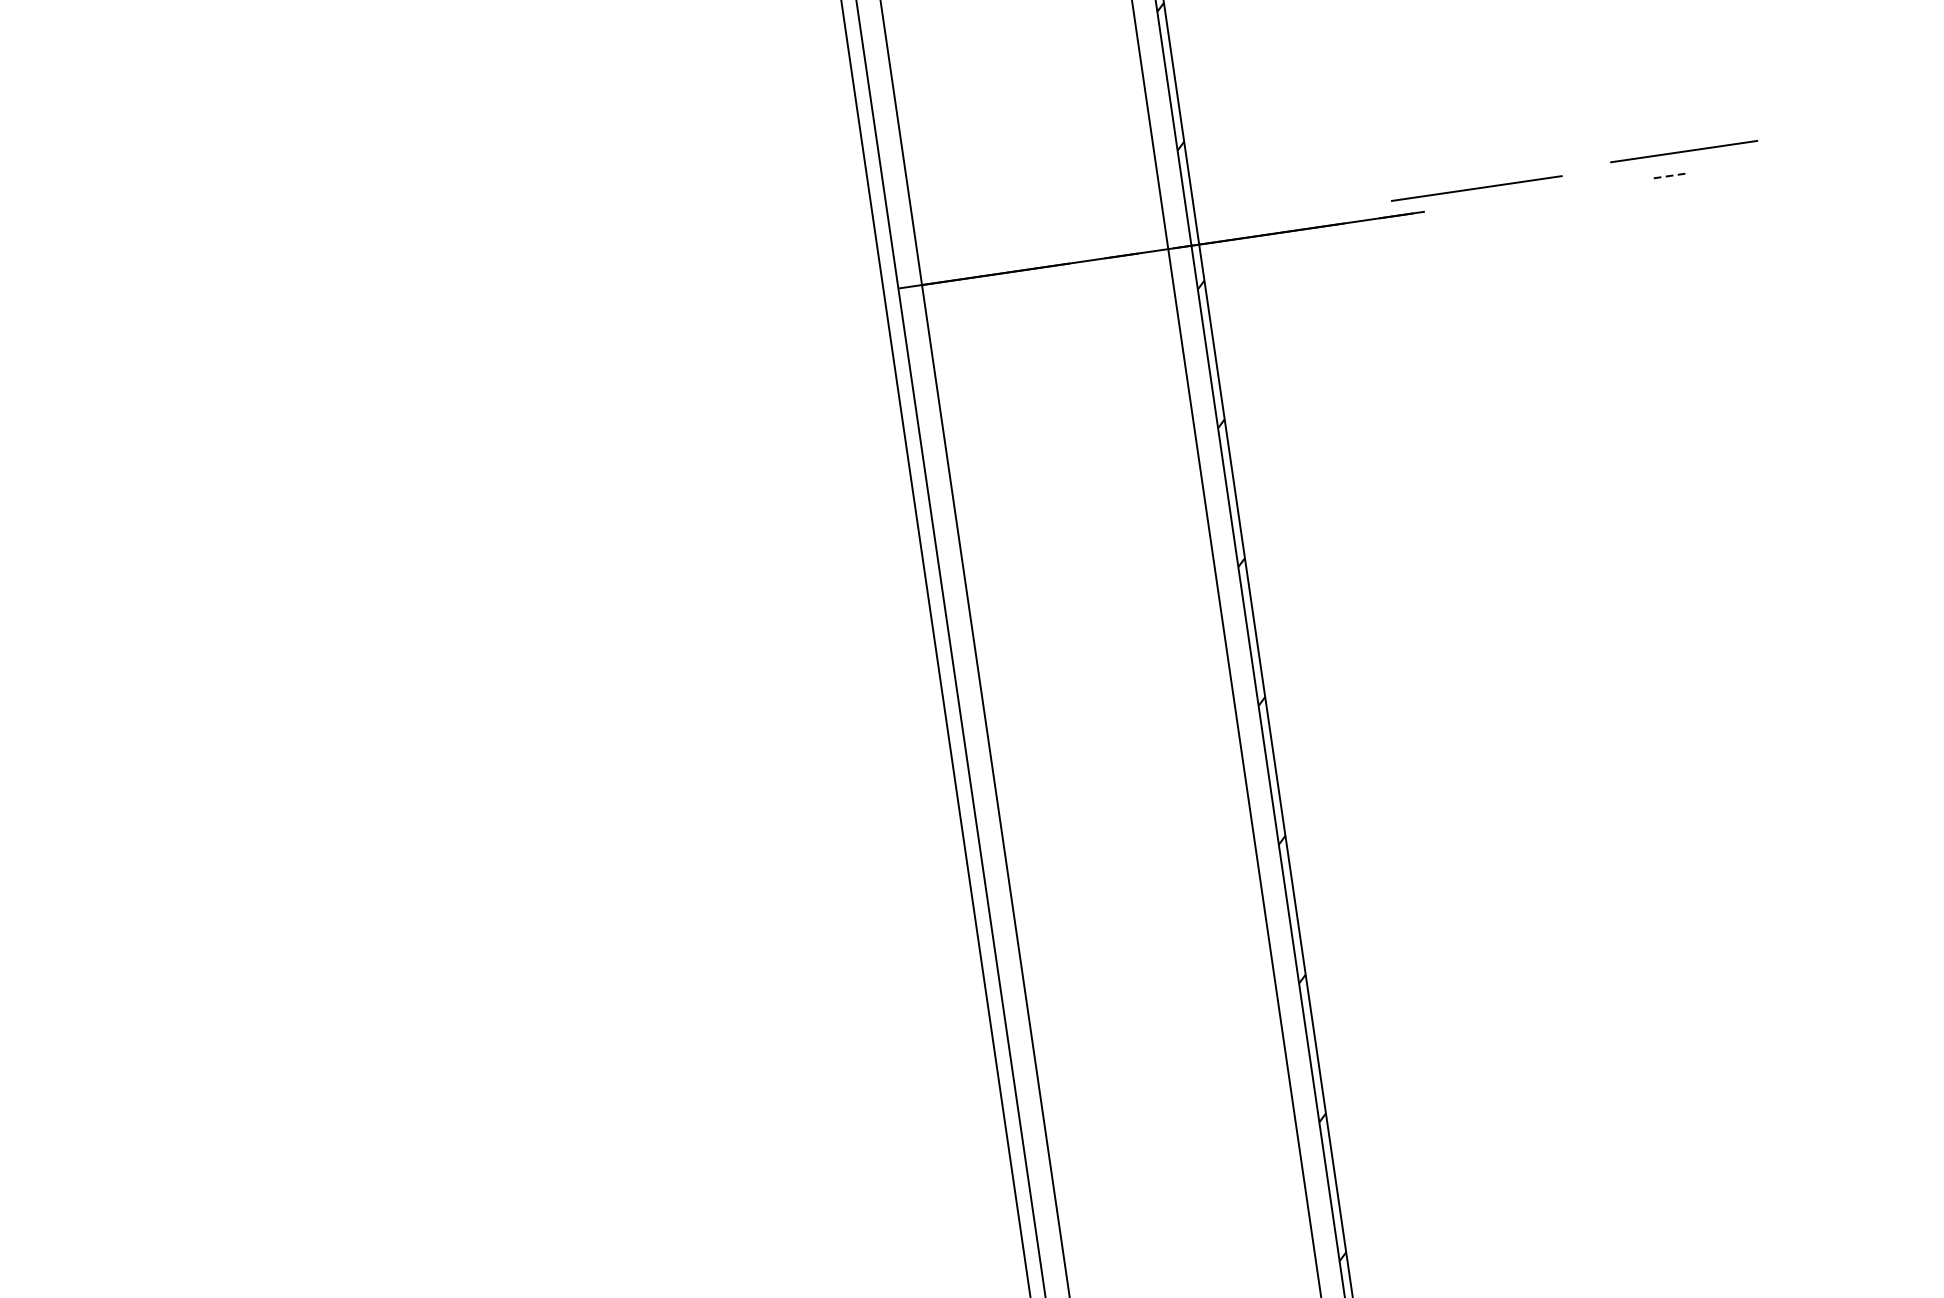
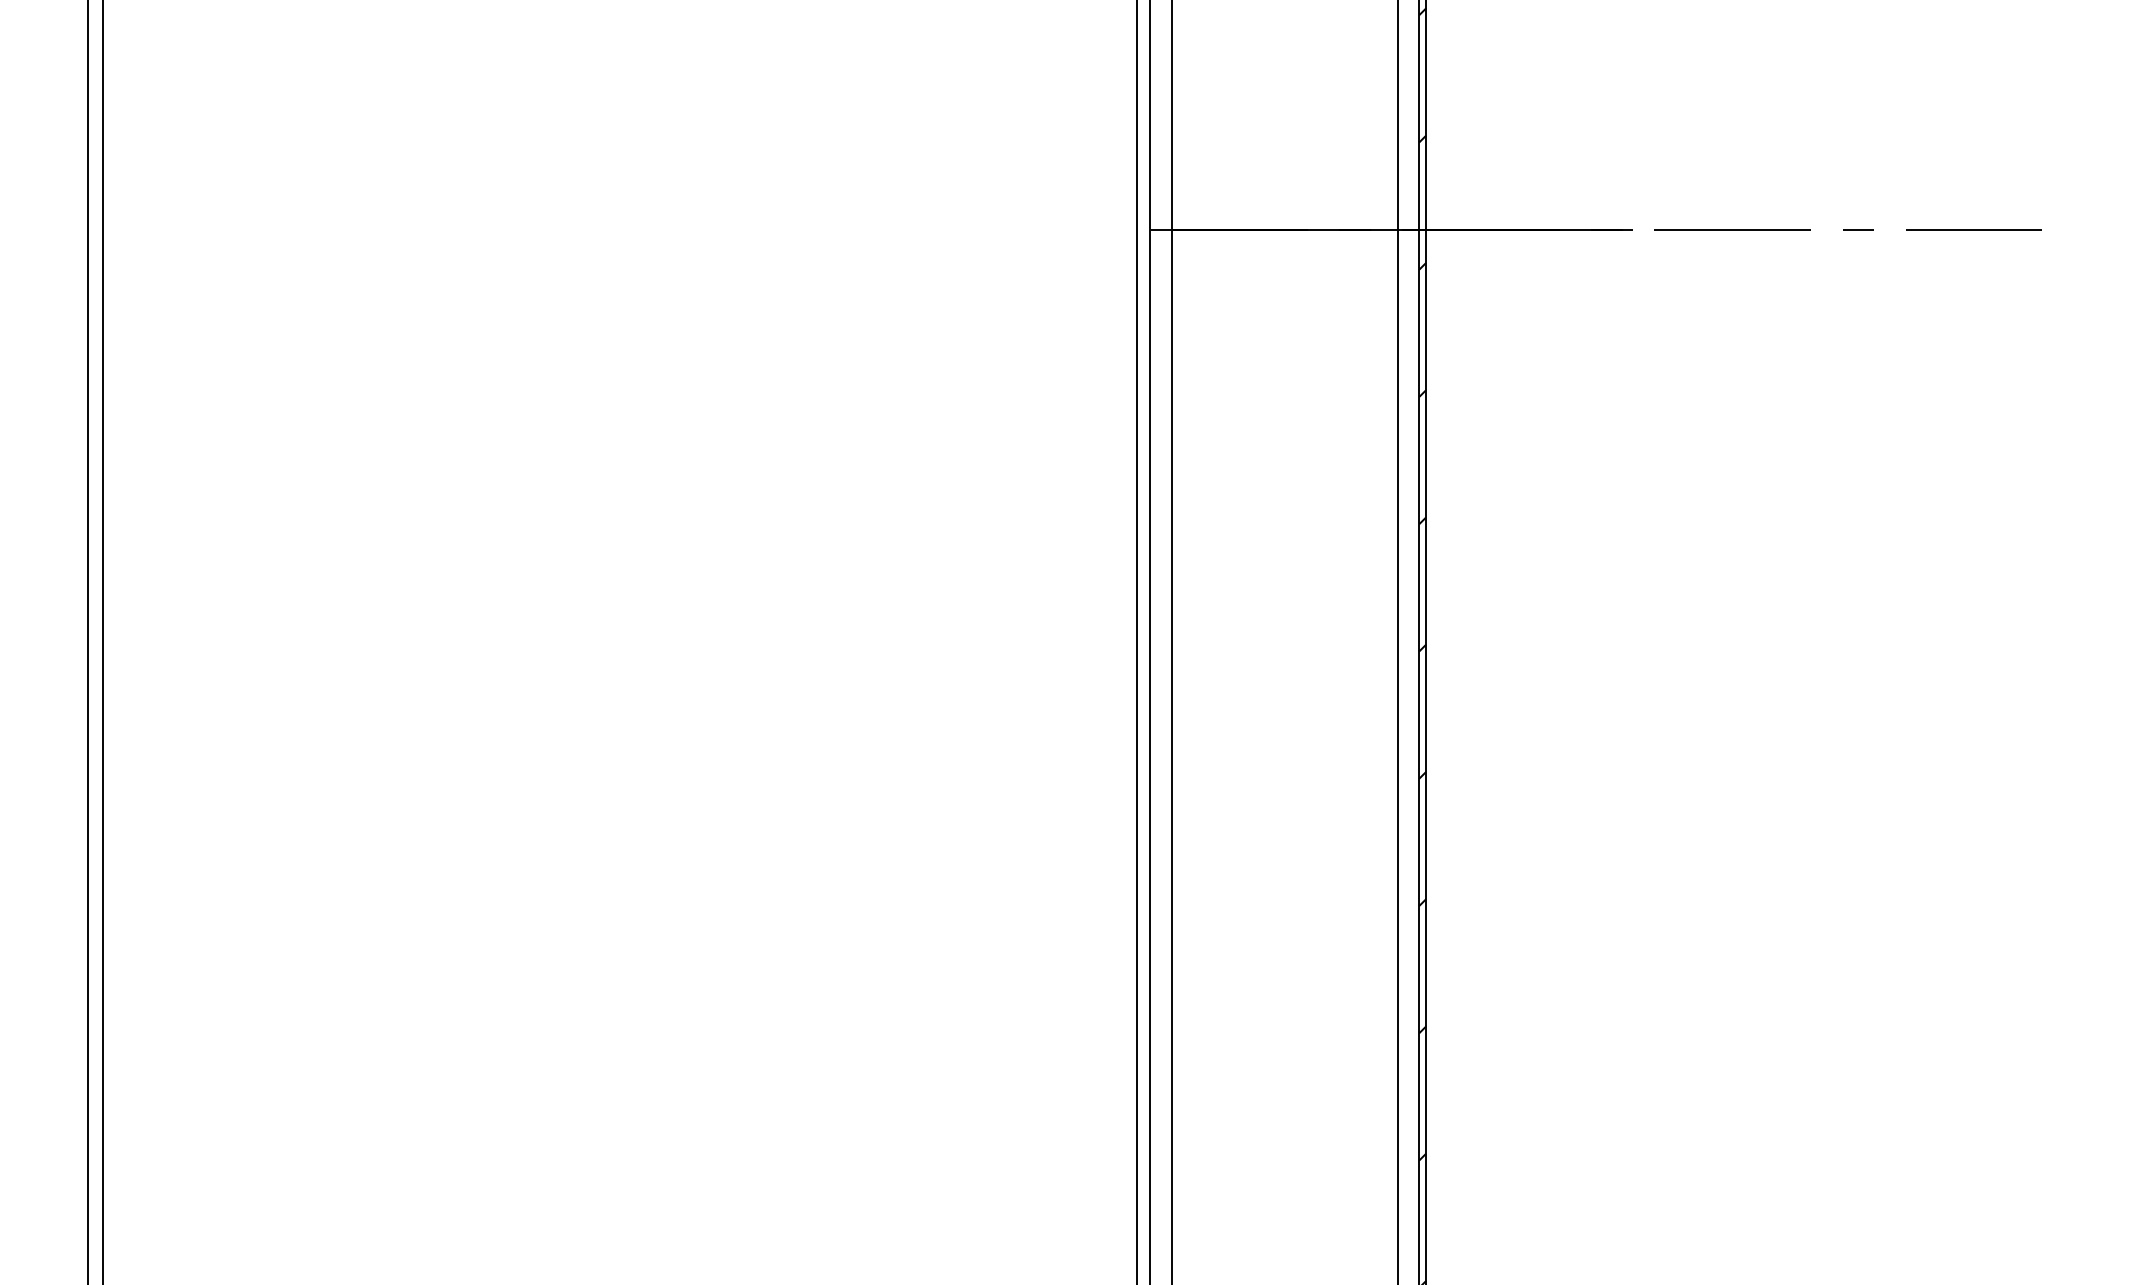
line: (1683, 151) -> (1973, 229), moved
line: (1670, 175) -> (1858, 229), dashed -> solid
line: (1476, 188) -> (1732, 229), moved

